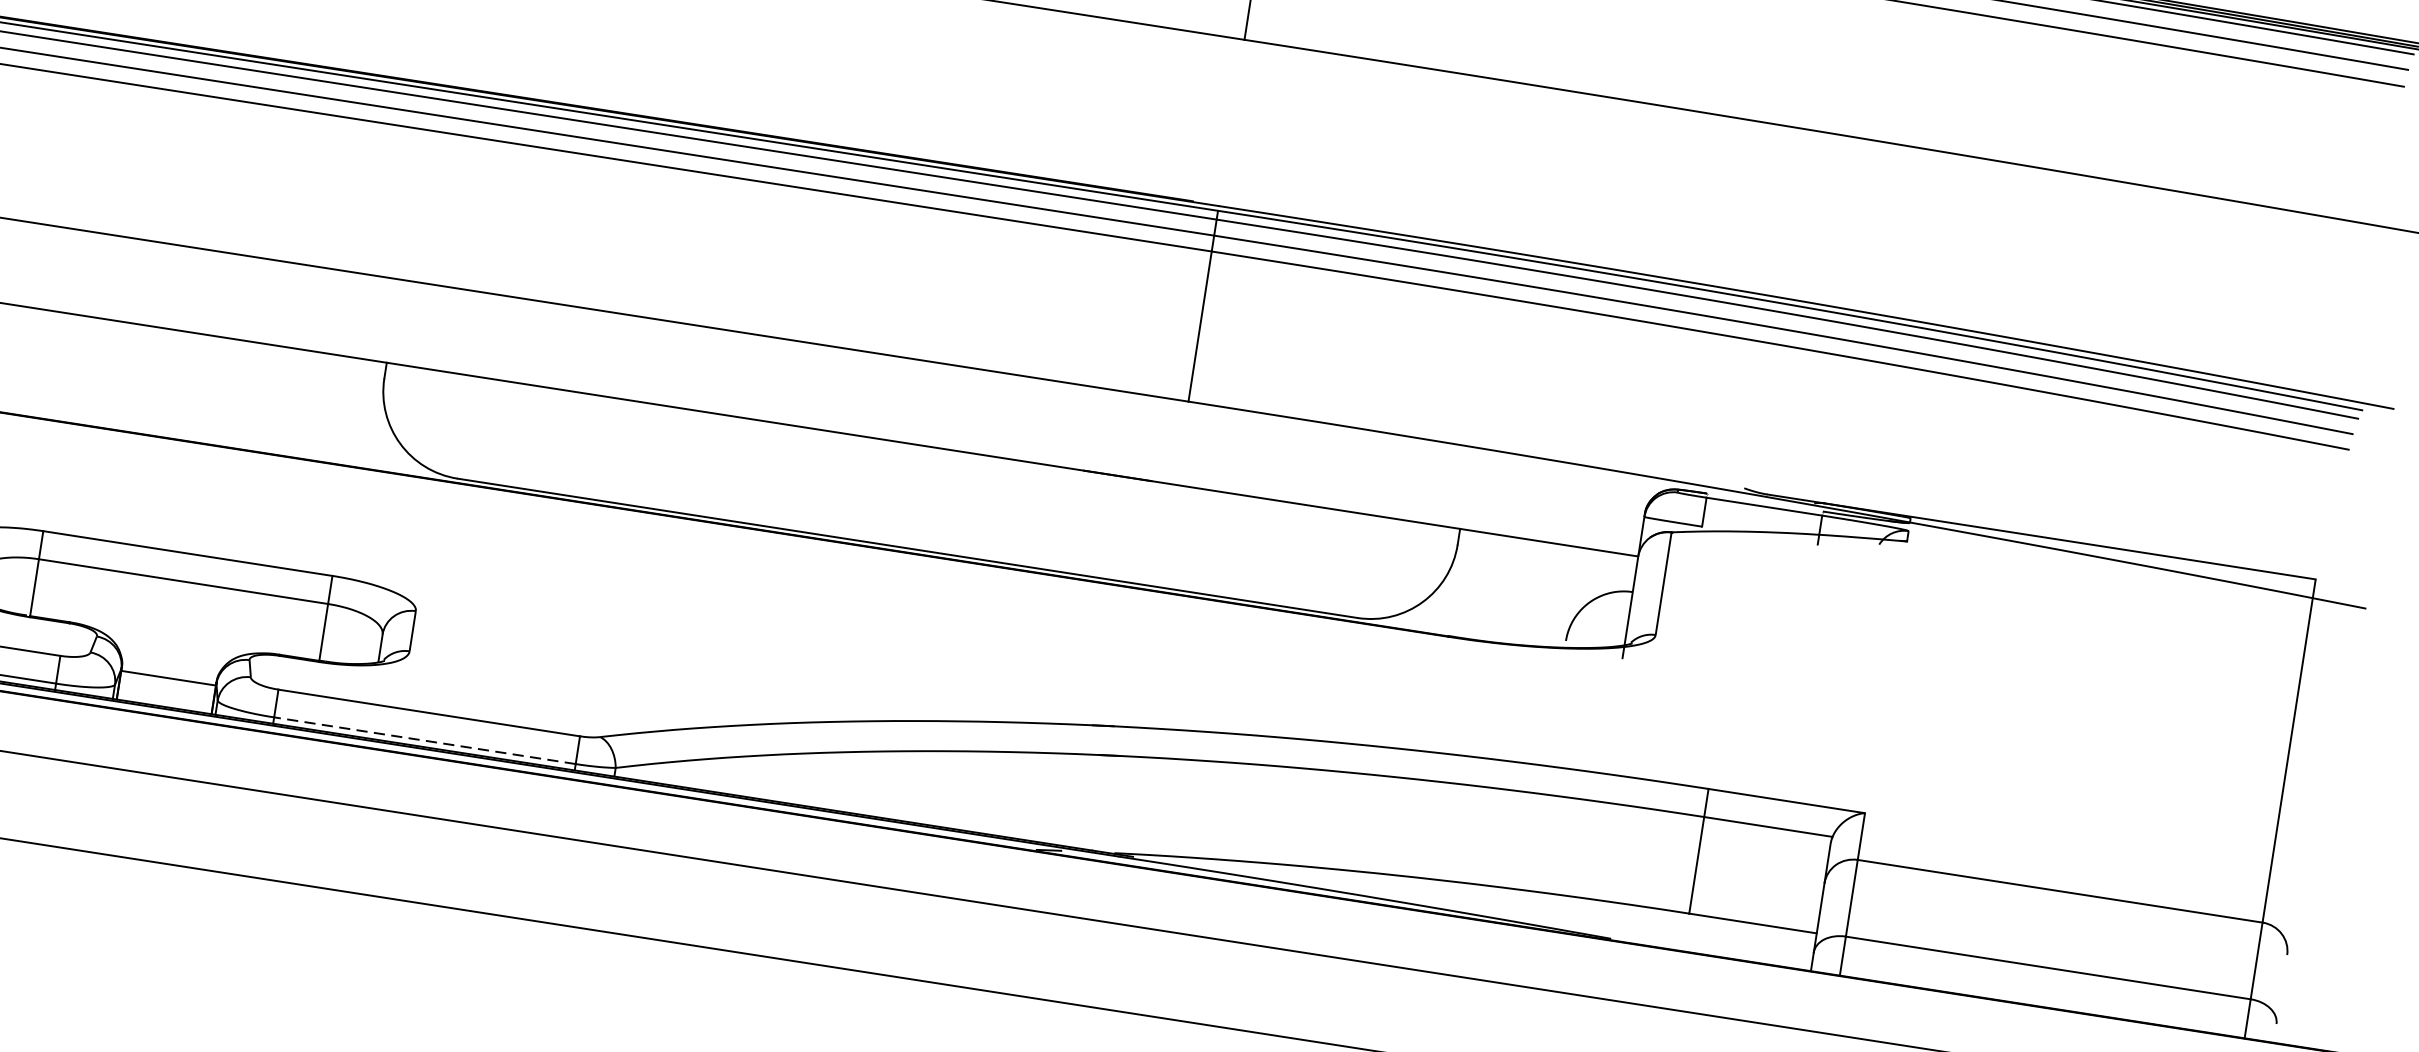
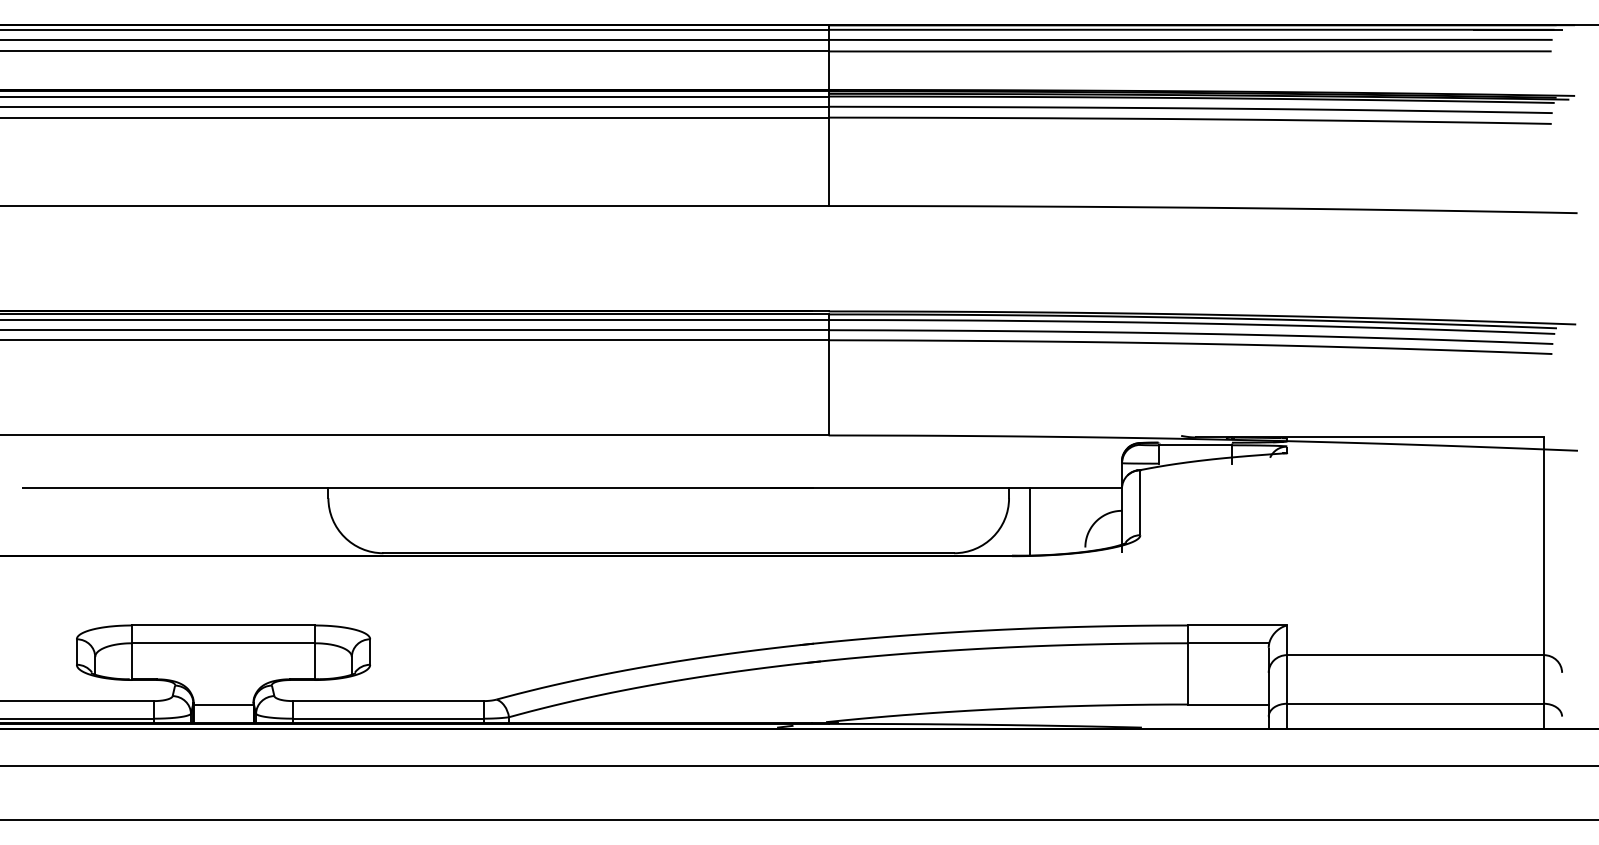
line: (1485, 586) -> (1030, 521), added
line: (425, 740) -> (388, 718), dashed -> solid

